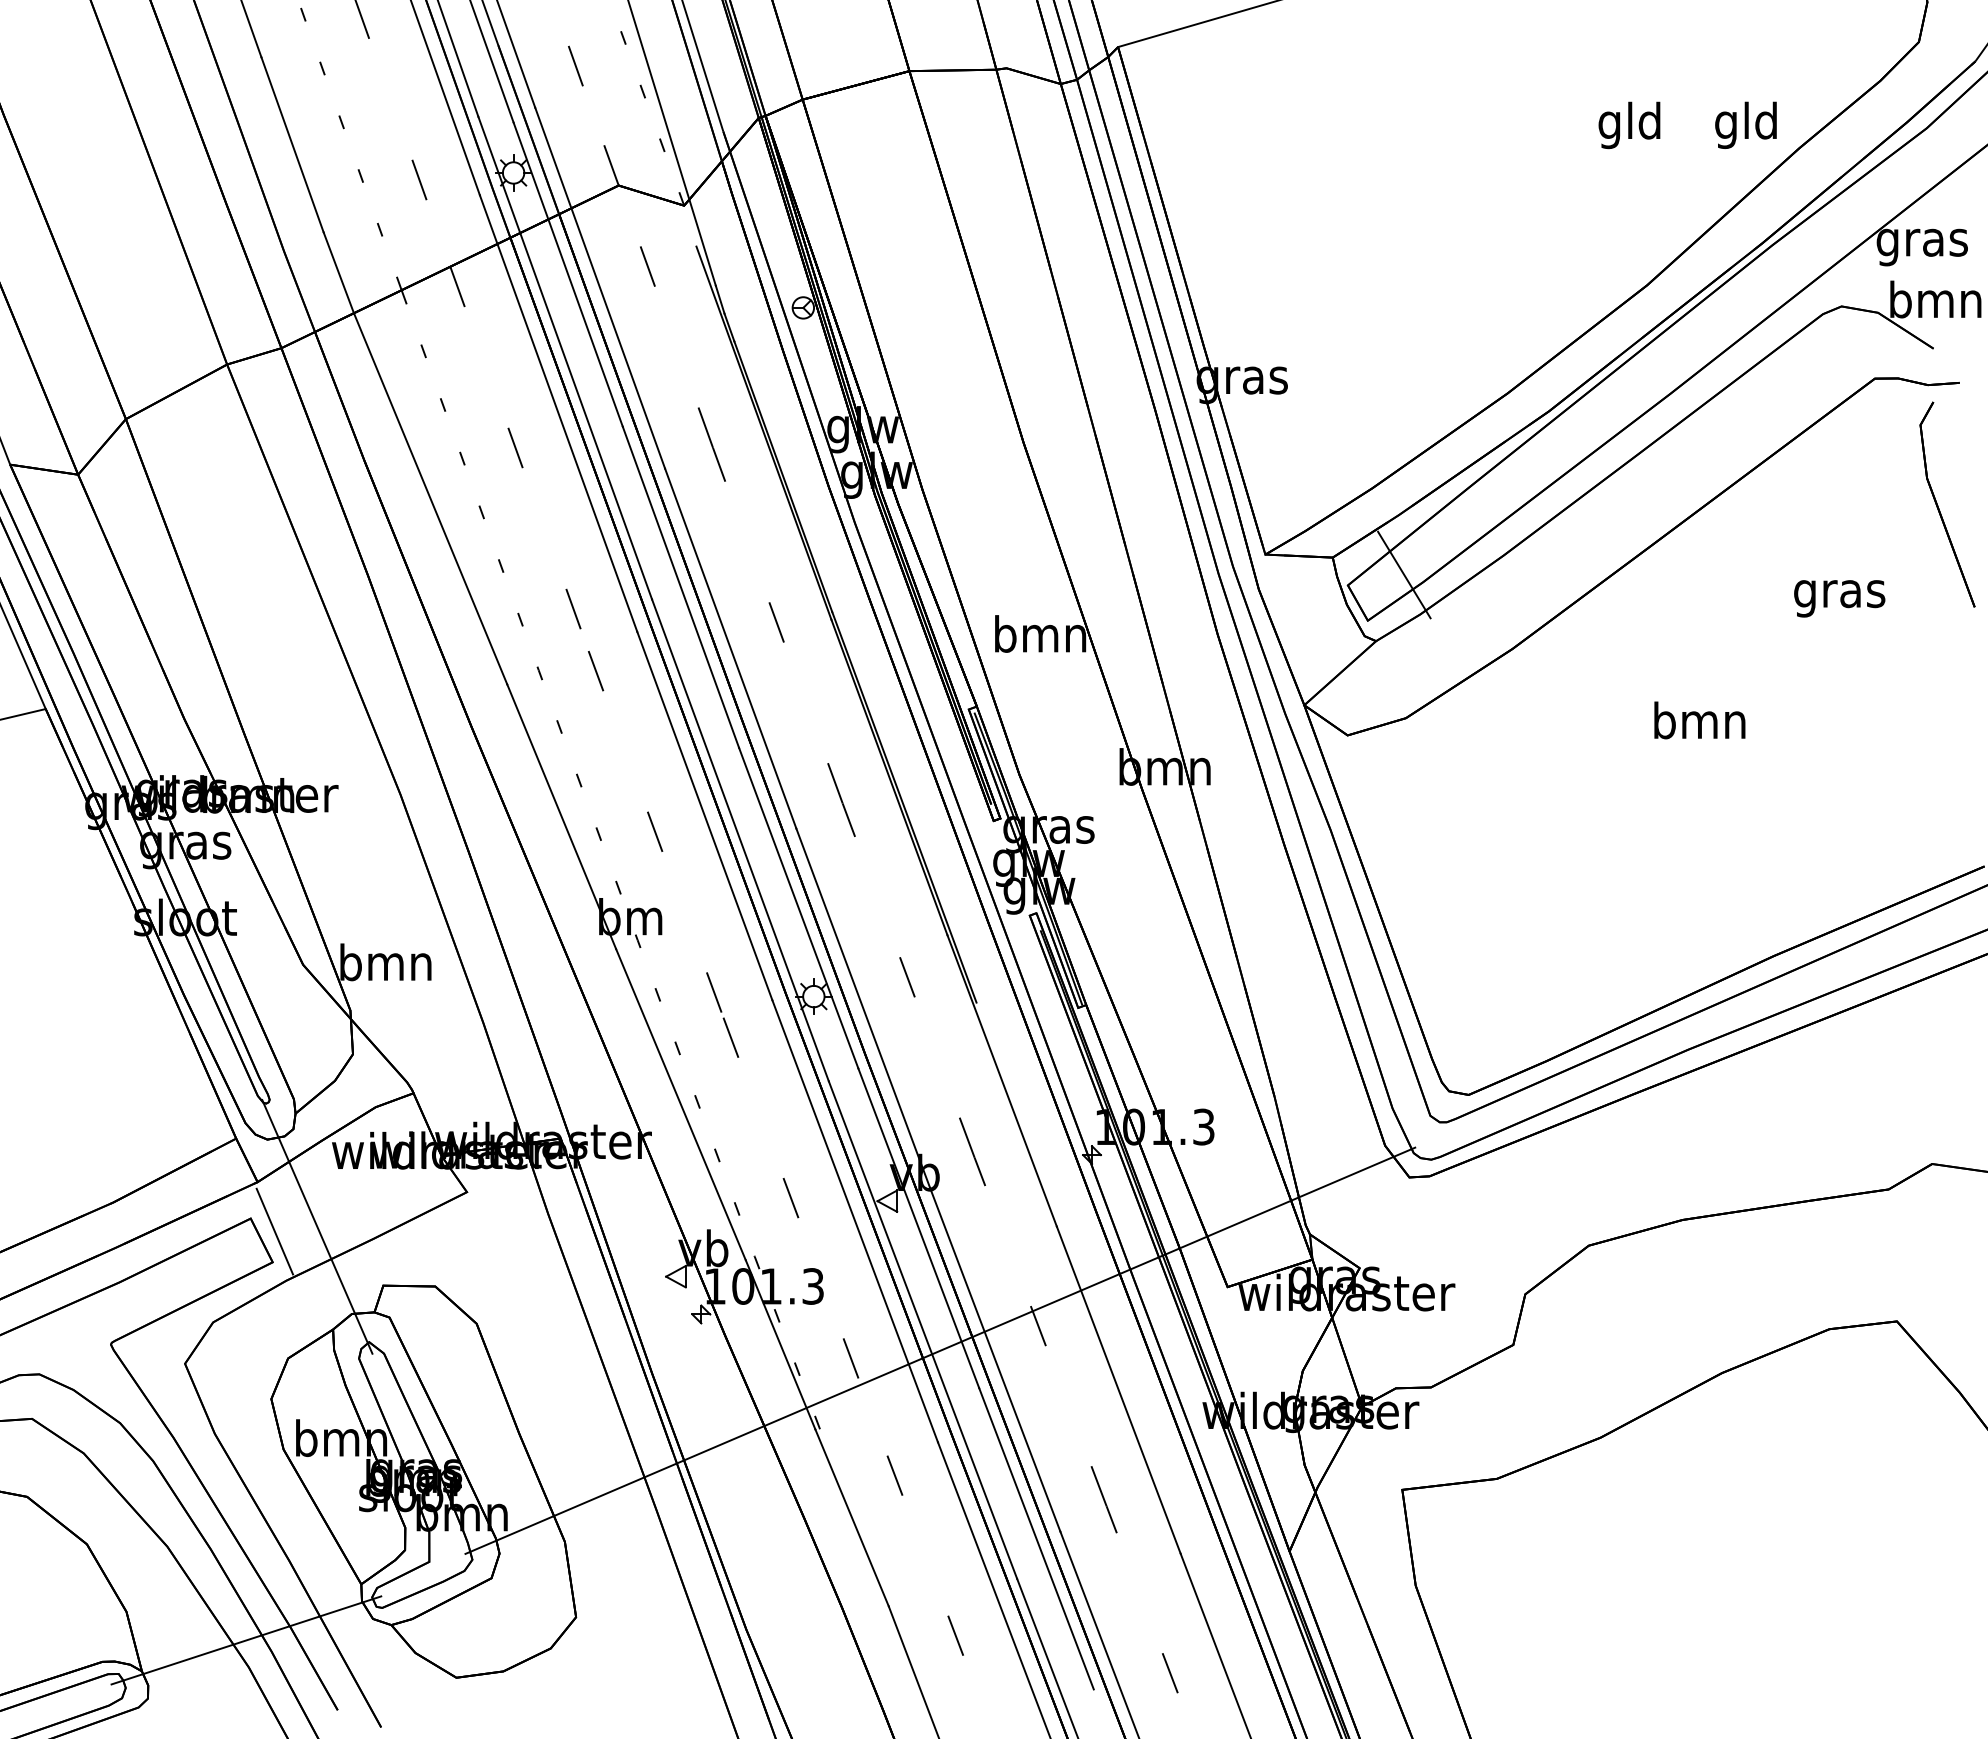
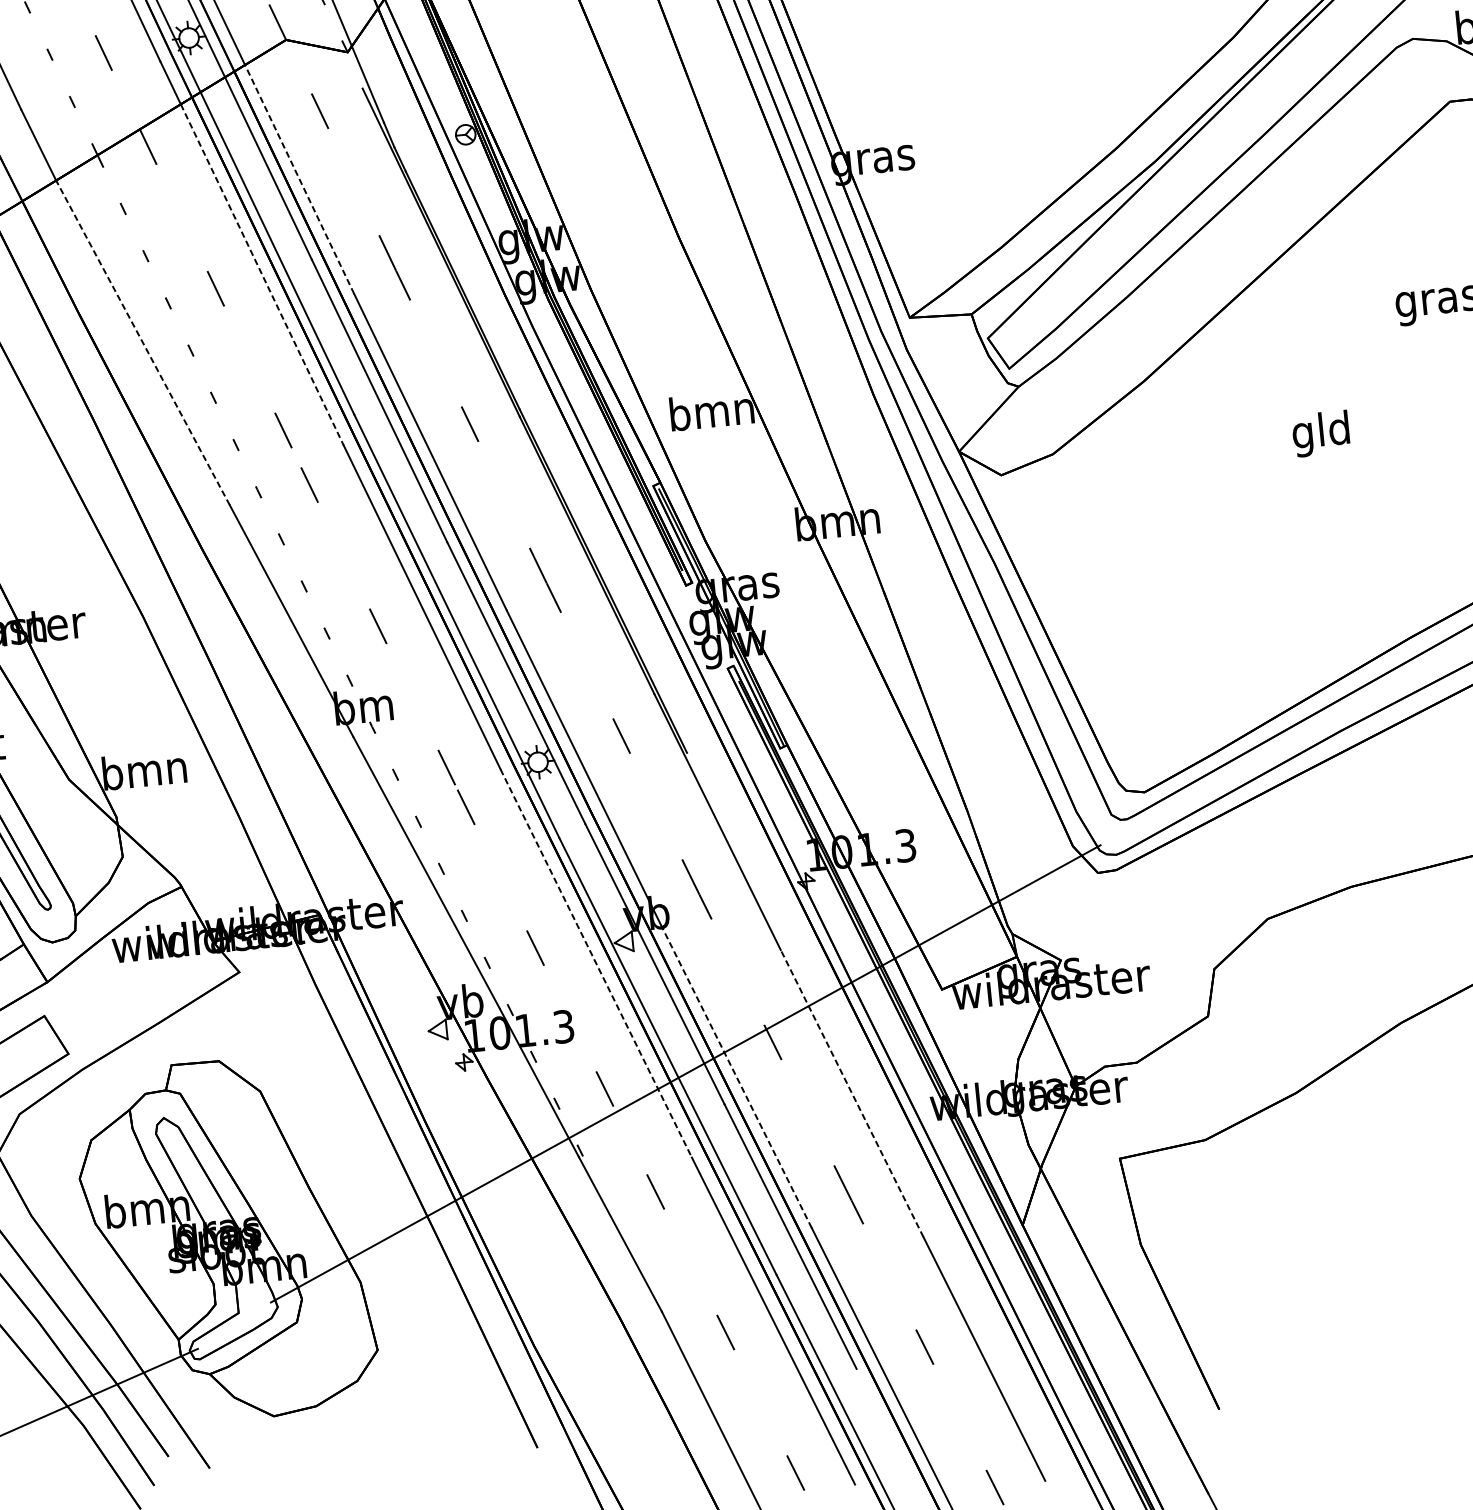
line: (618, 338) -> (299, 179), solid -> dashed
line: (567, 438) -> (262, 275), solid -> dashed
line: (430, 498) -> (142, 342), solid -> dashed
line: (1404, 574) -> (1038, 323), removed
text: (1699, 724) -> (1321, 433), bmn -> gld
line: (855, 1221) -> (596, 963), solid -> dashed
line: (317, 1226) -> (106, 1017), removed
line: (274, 1231) -> (67, 1025), removed
line: (995, 1359) -> (736, 1076), solid -> dashed
line: (1118, 1390) -> (851, 1093), solid -> dashed

